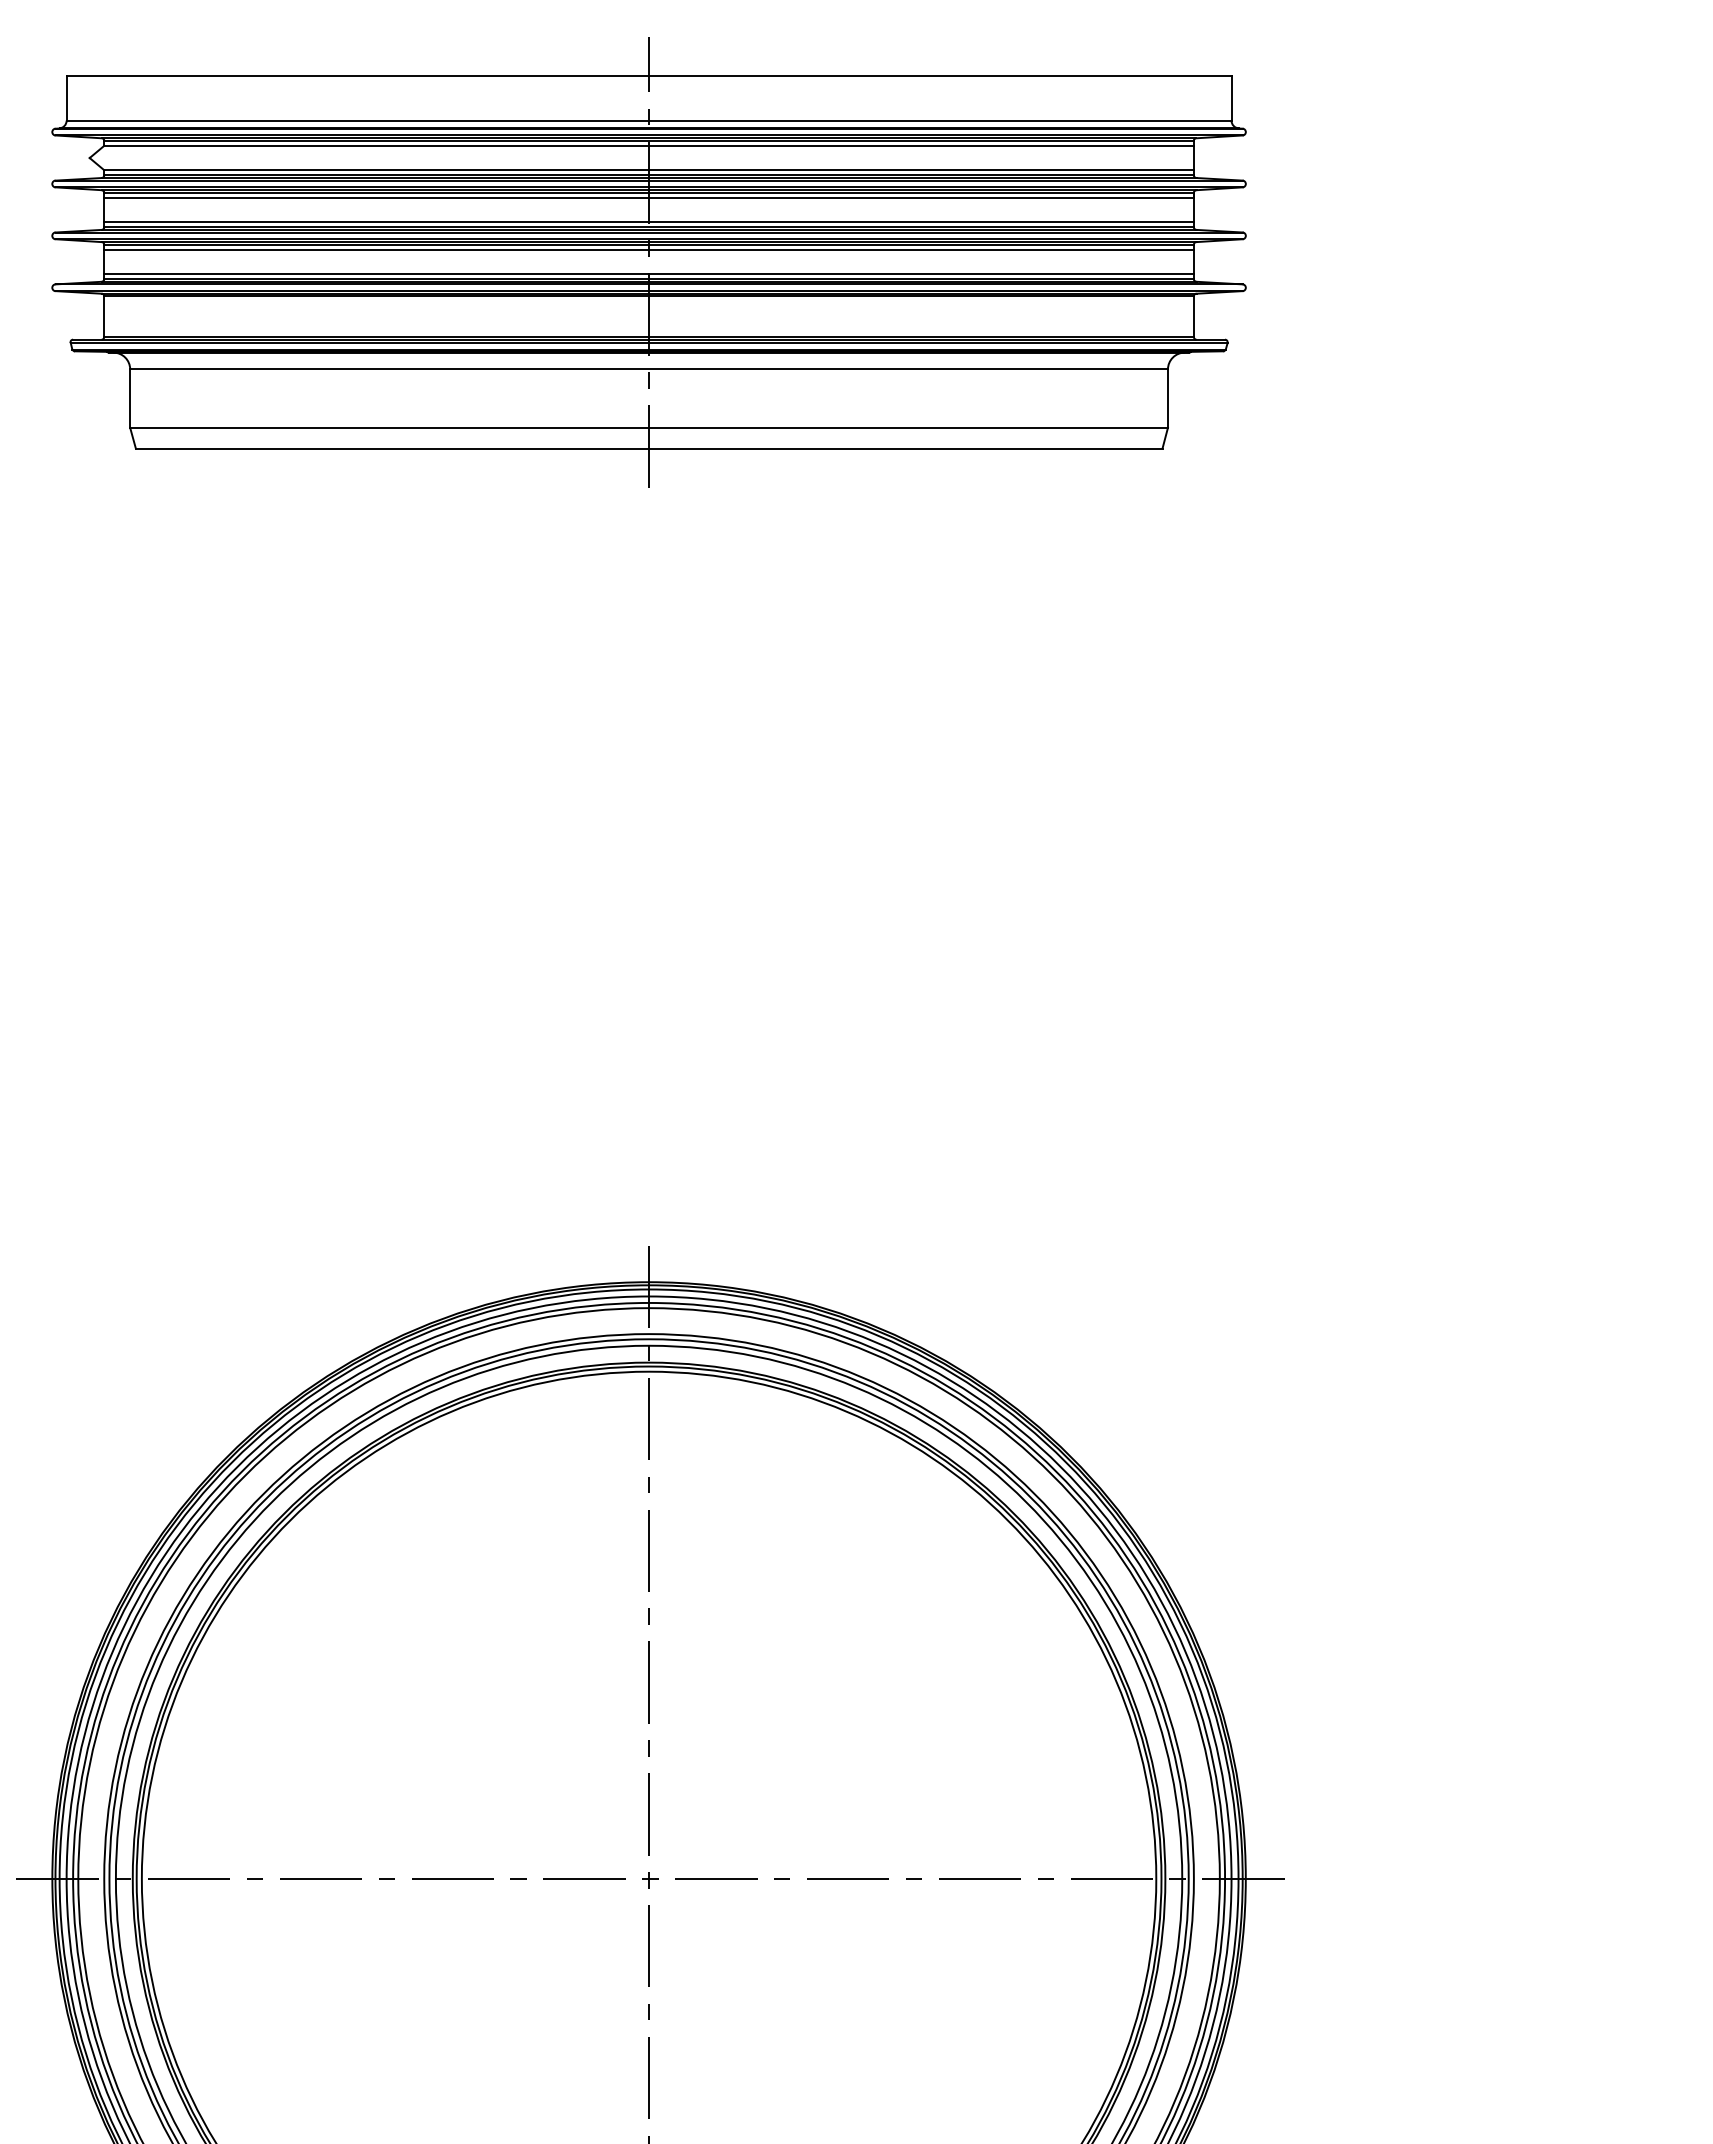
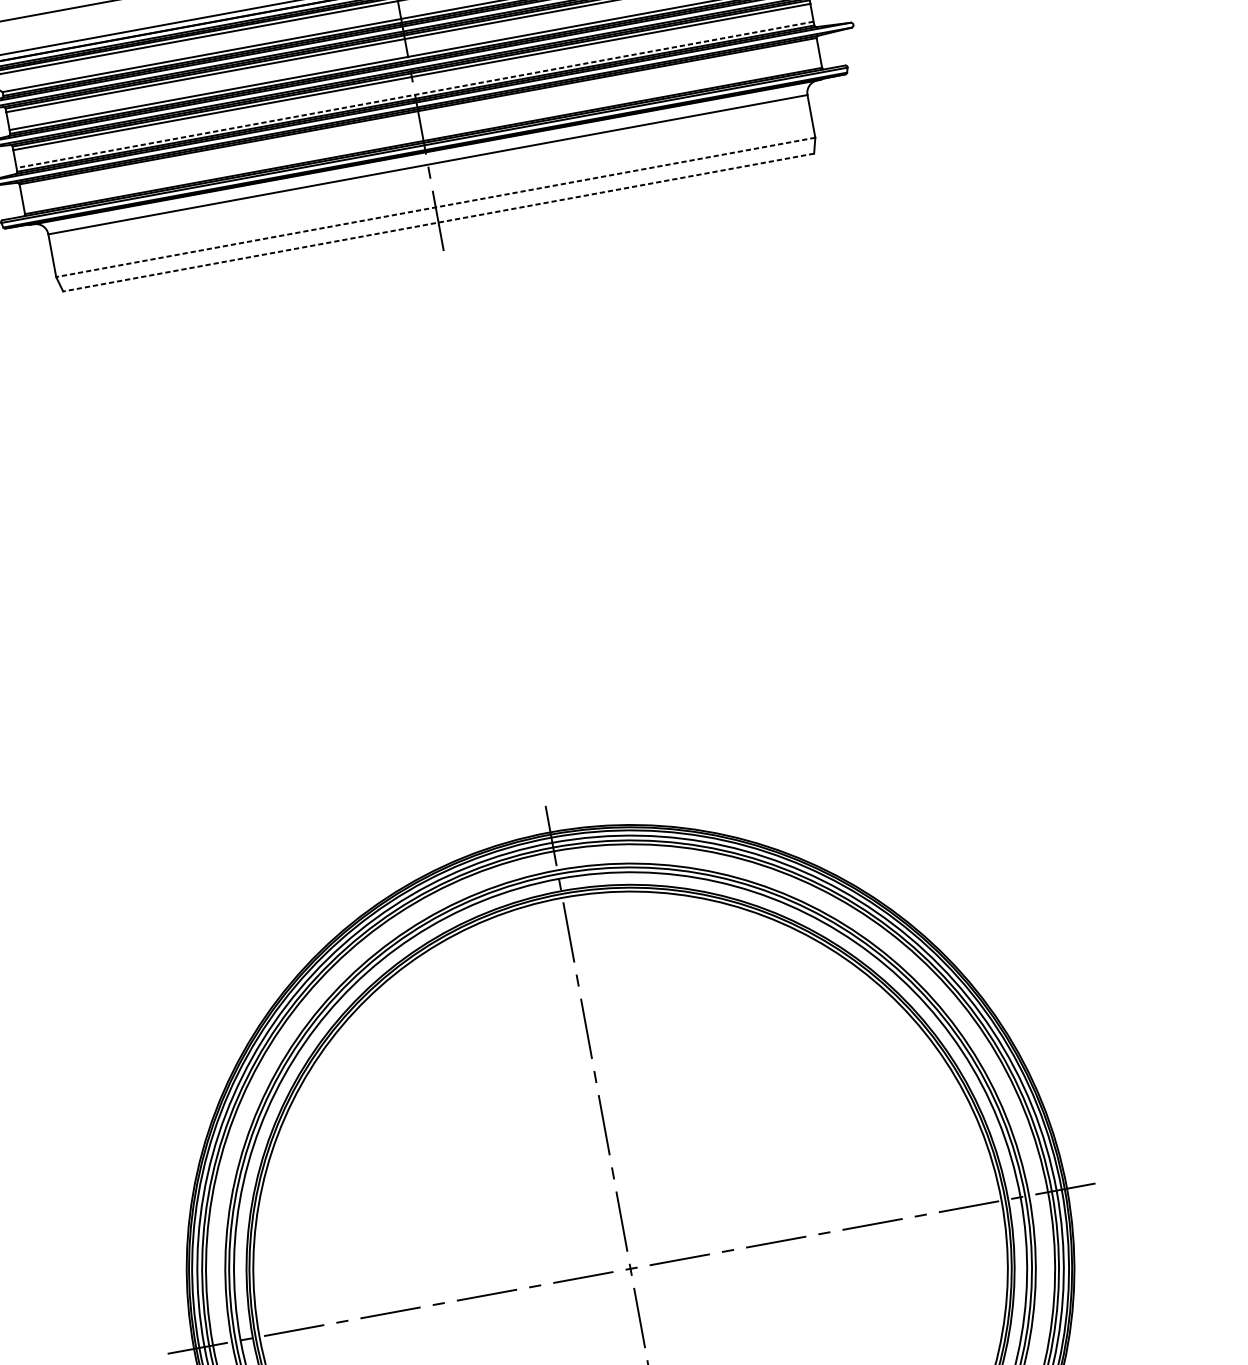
line: (649, 274) -> (415, 95), solid -> dashed
line: (649, 427) -> (436, 207), solid -> dashed
line: (648, 448) -> (438, 222), solid -> dashed

